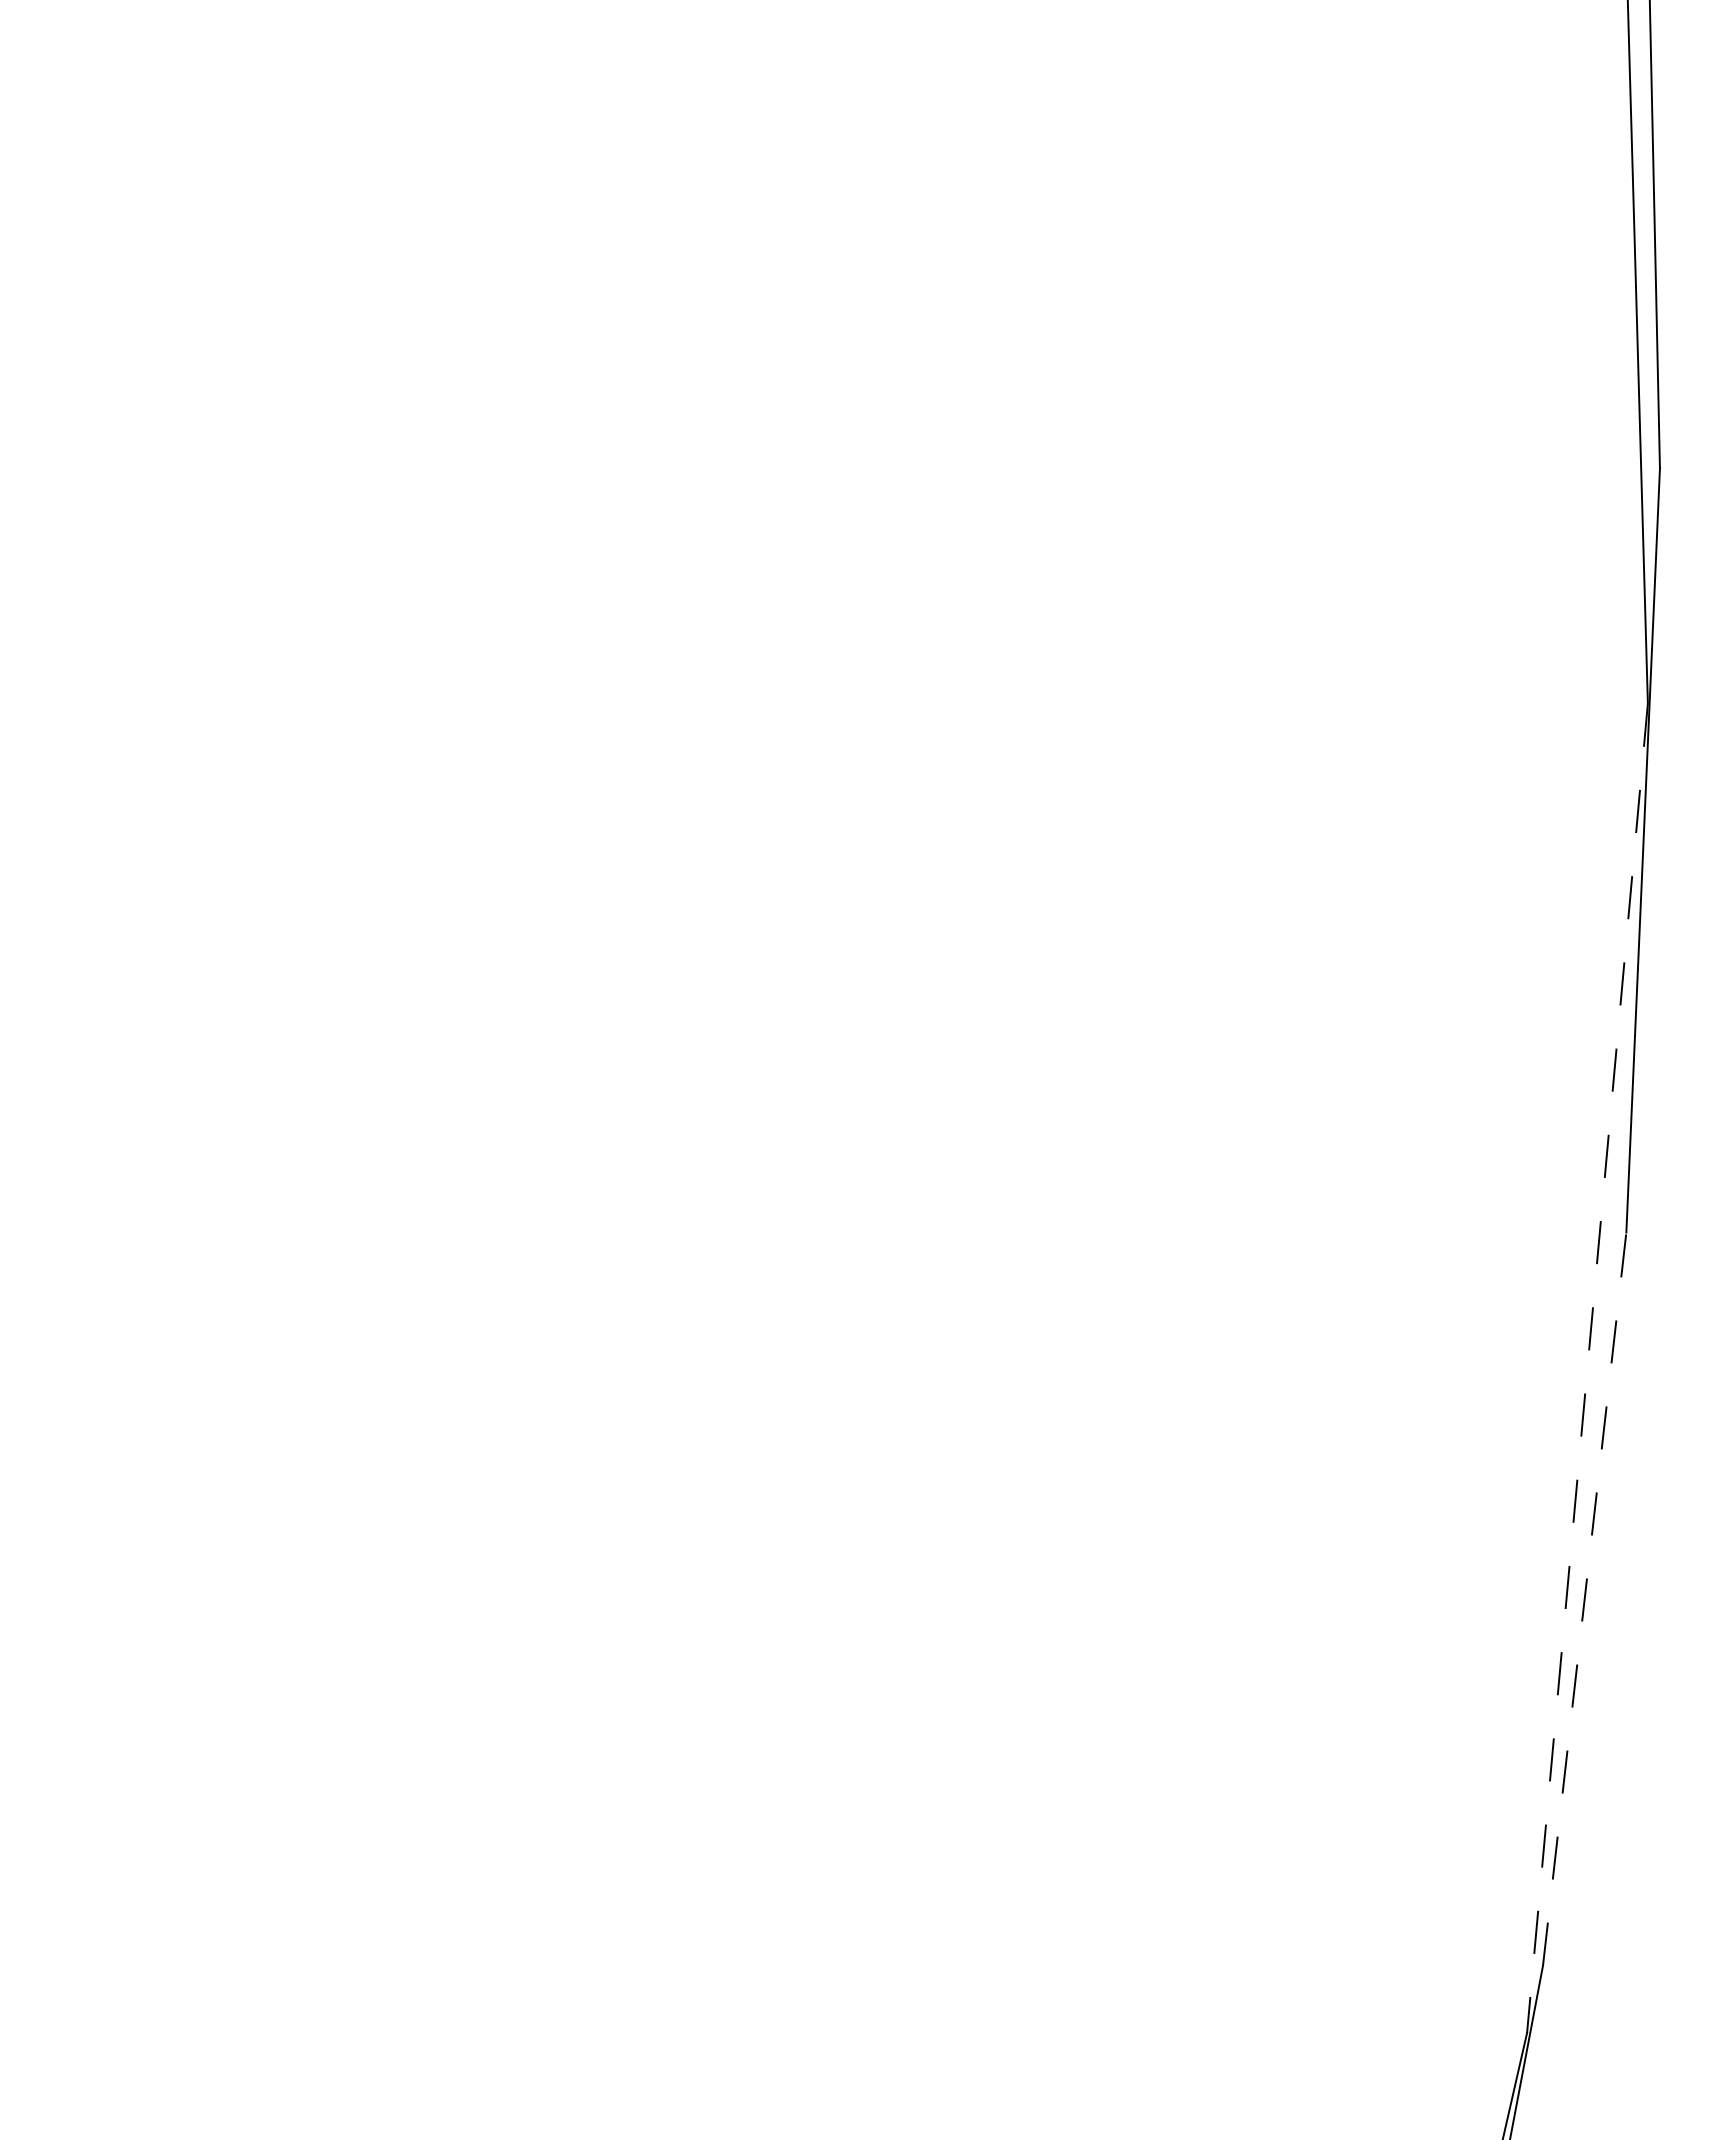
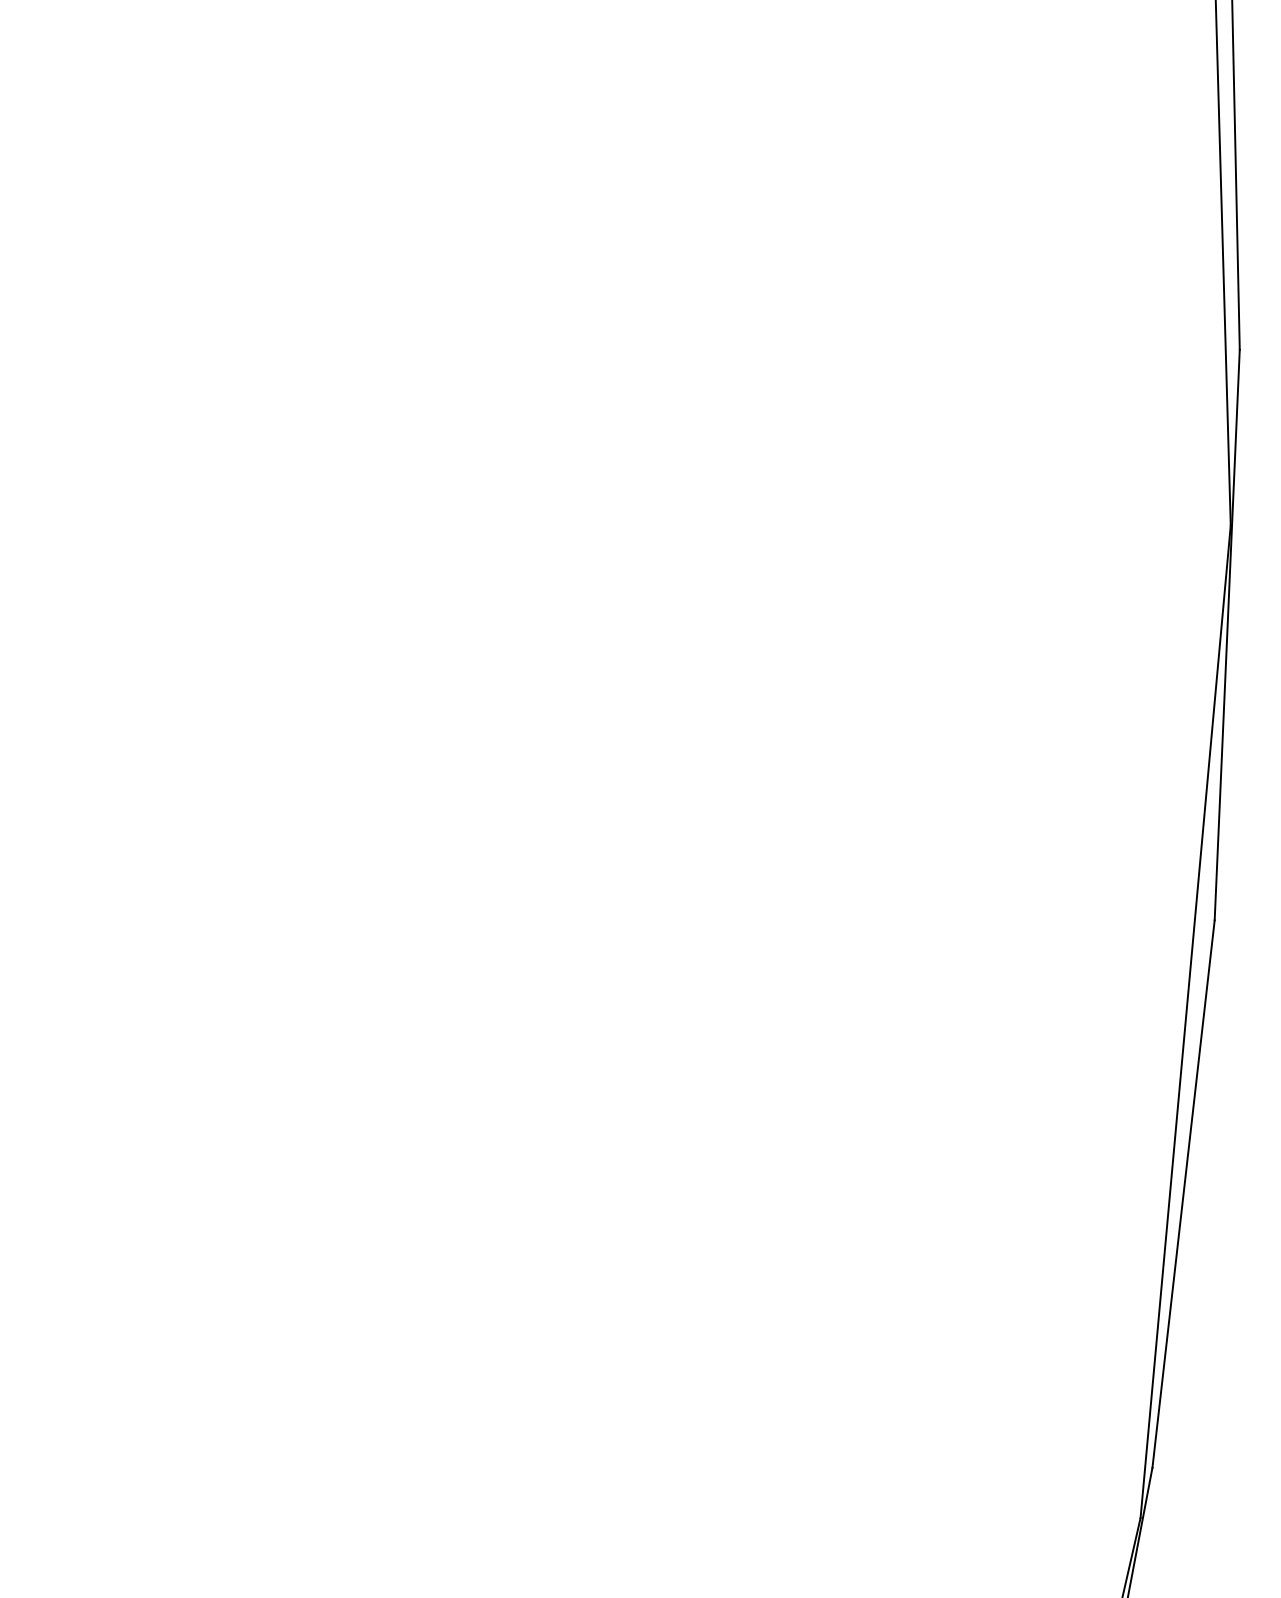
line: (1587, 1368) -> (1185, 1021), dashed -> solid
line: (1584, 1599) -> (1183, 1194), dashed -> solid

